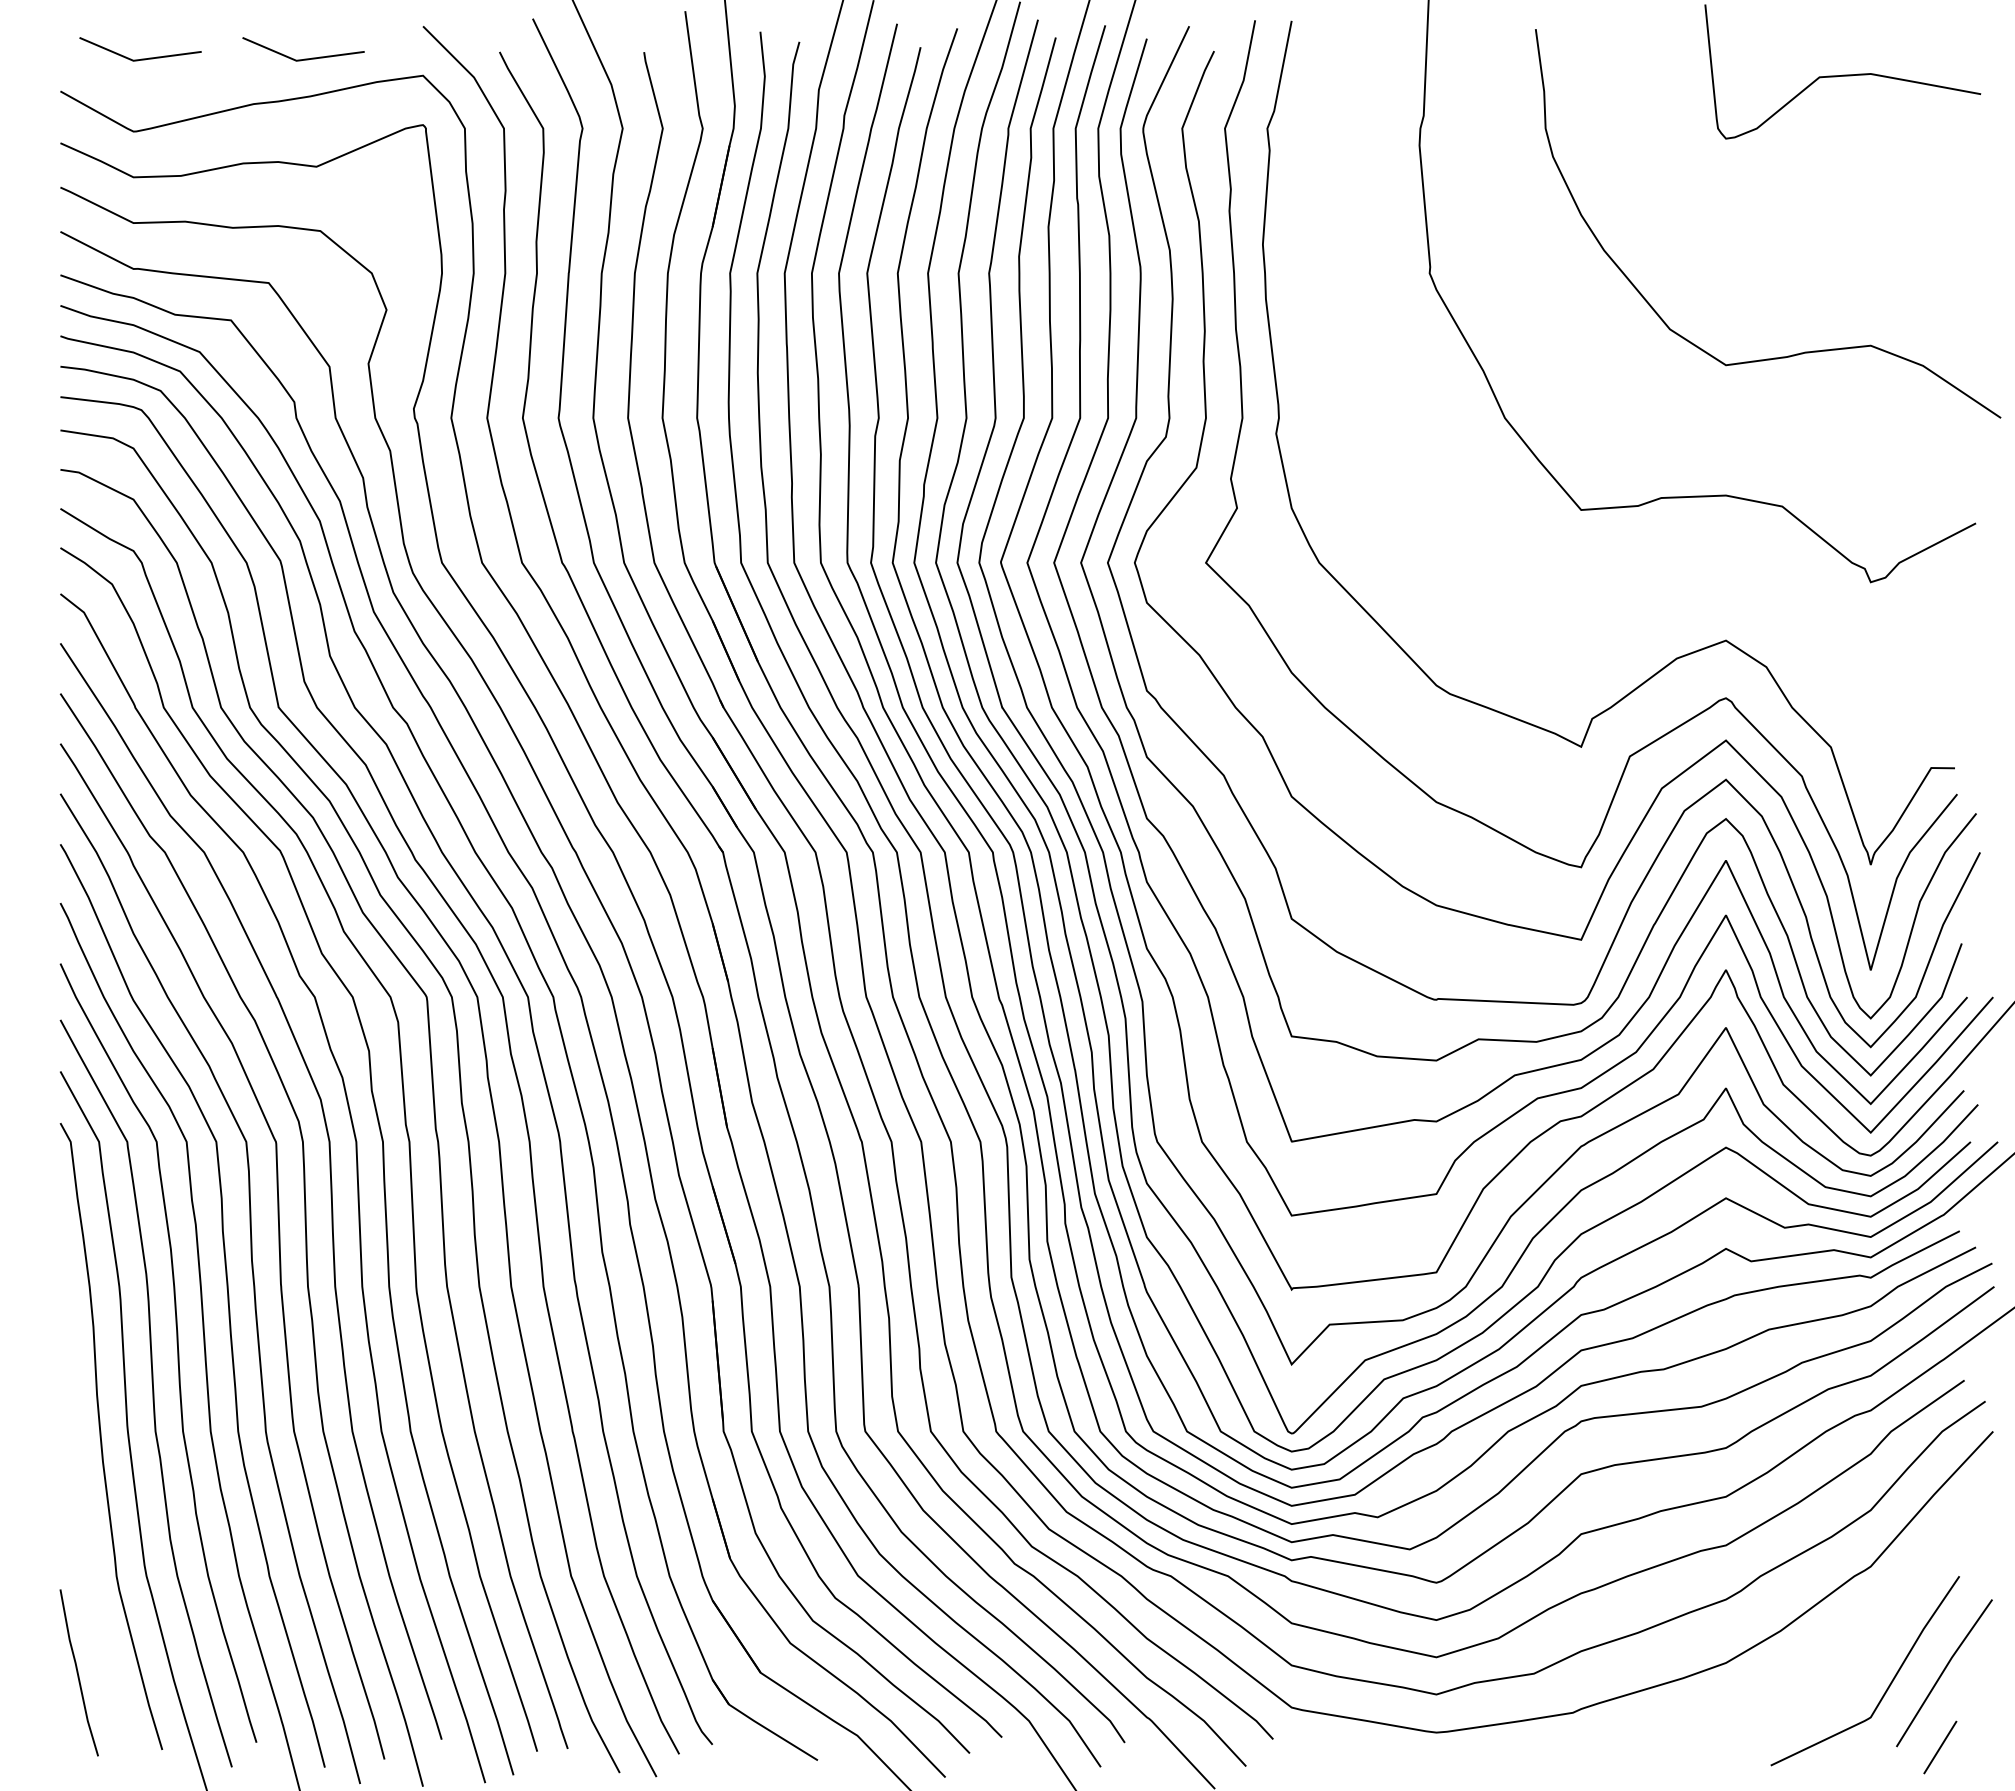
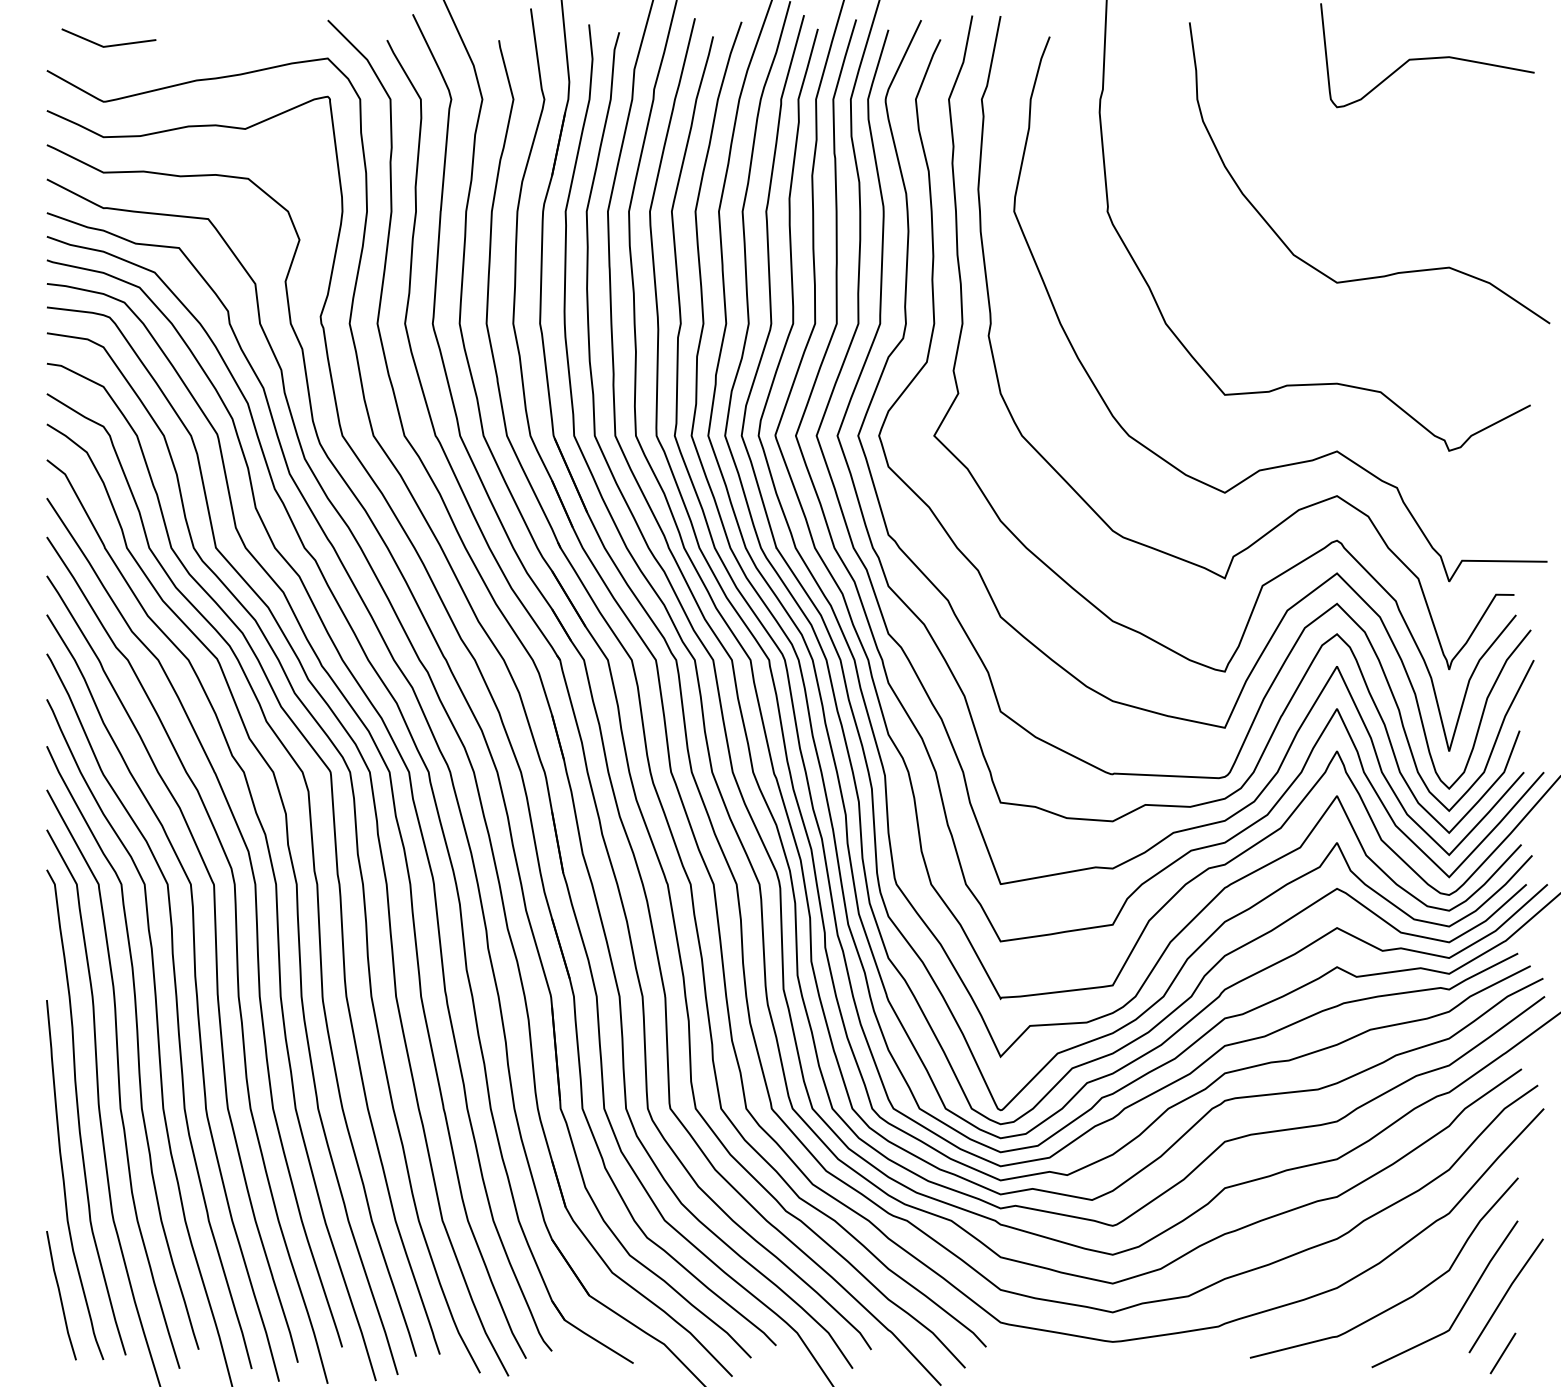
line: (304, 58) -> (235, 45), removed
curve: (1715, 585) -> (1328, 453), added
curve: (83, 1525) -> (64, 1181), added
curve: (1810, 1679) -> (1402, 1300), added

